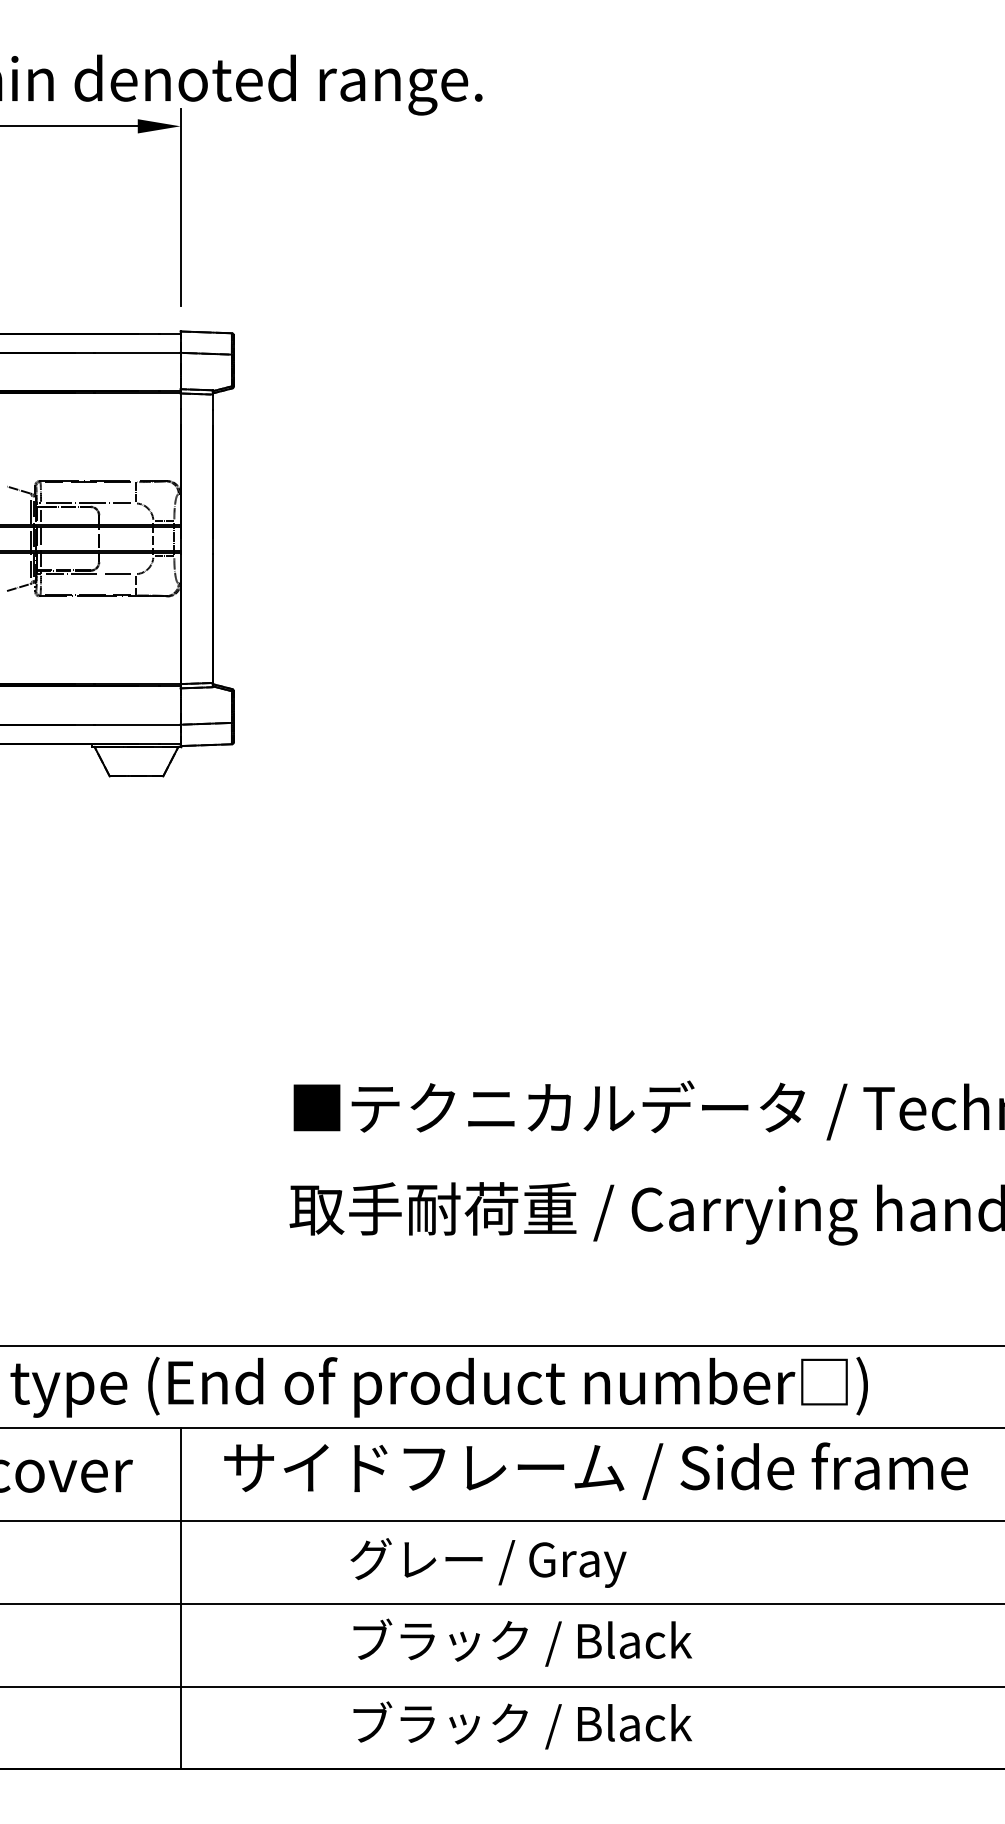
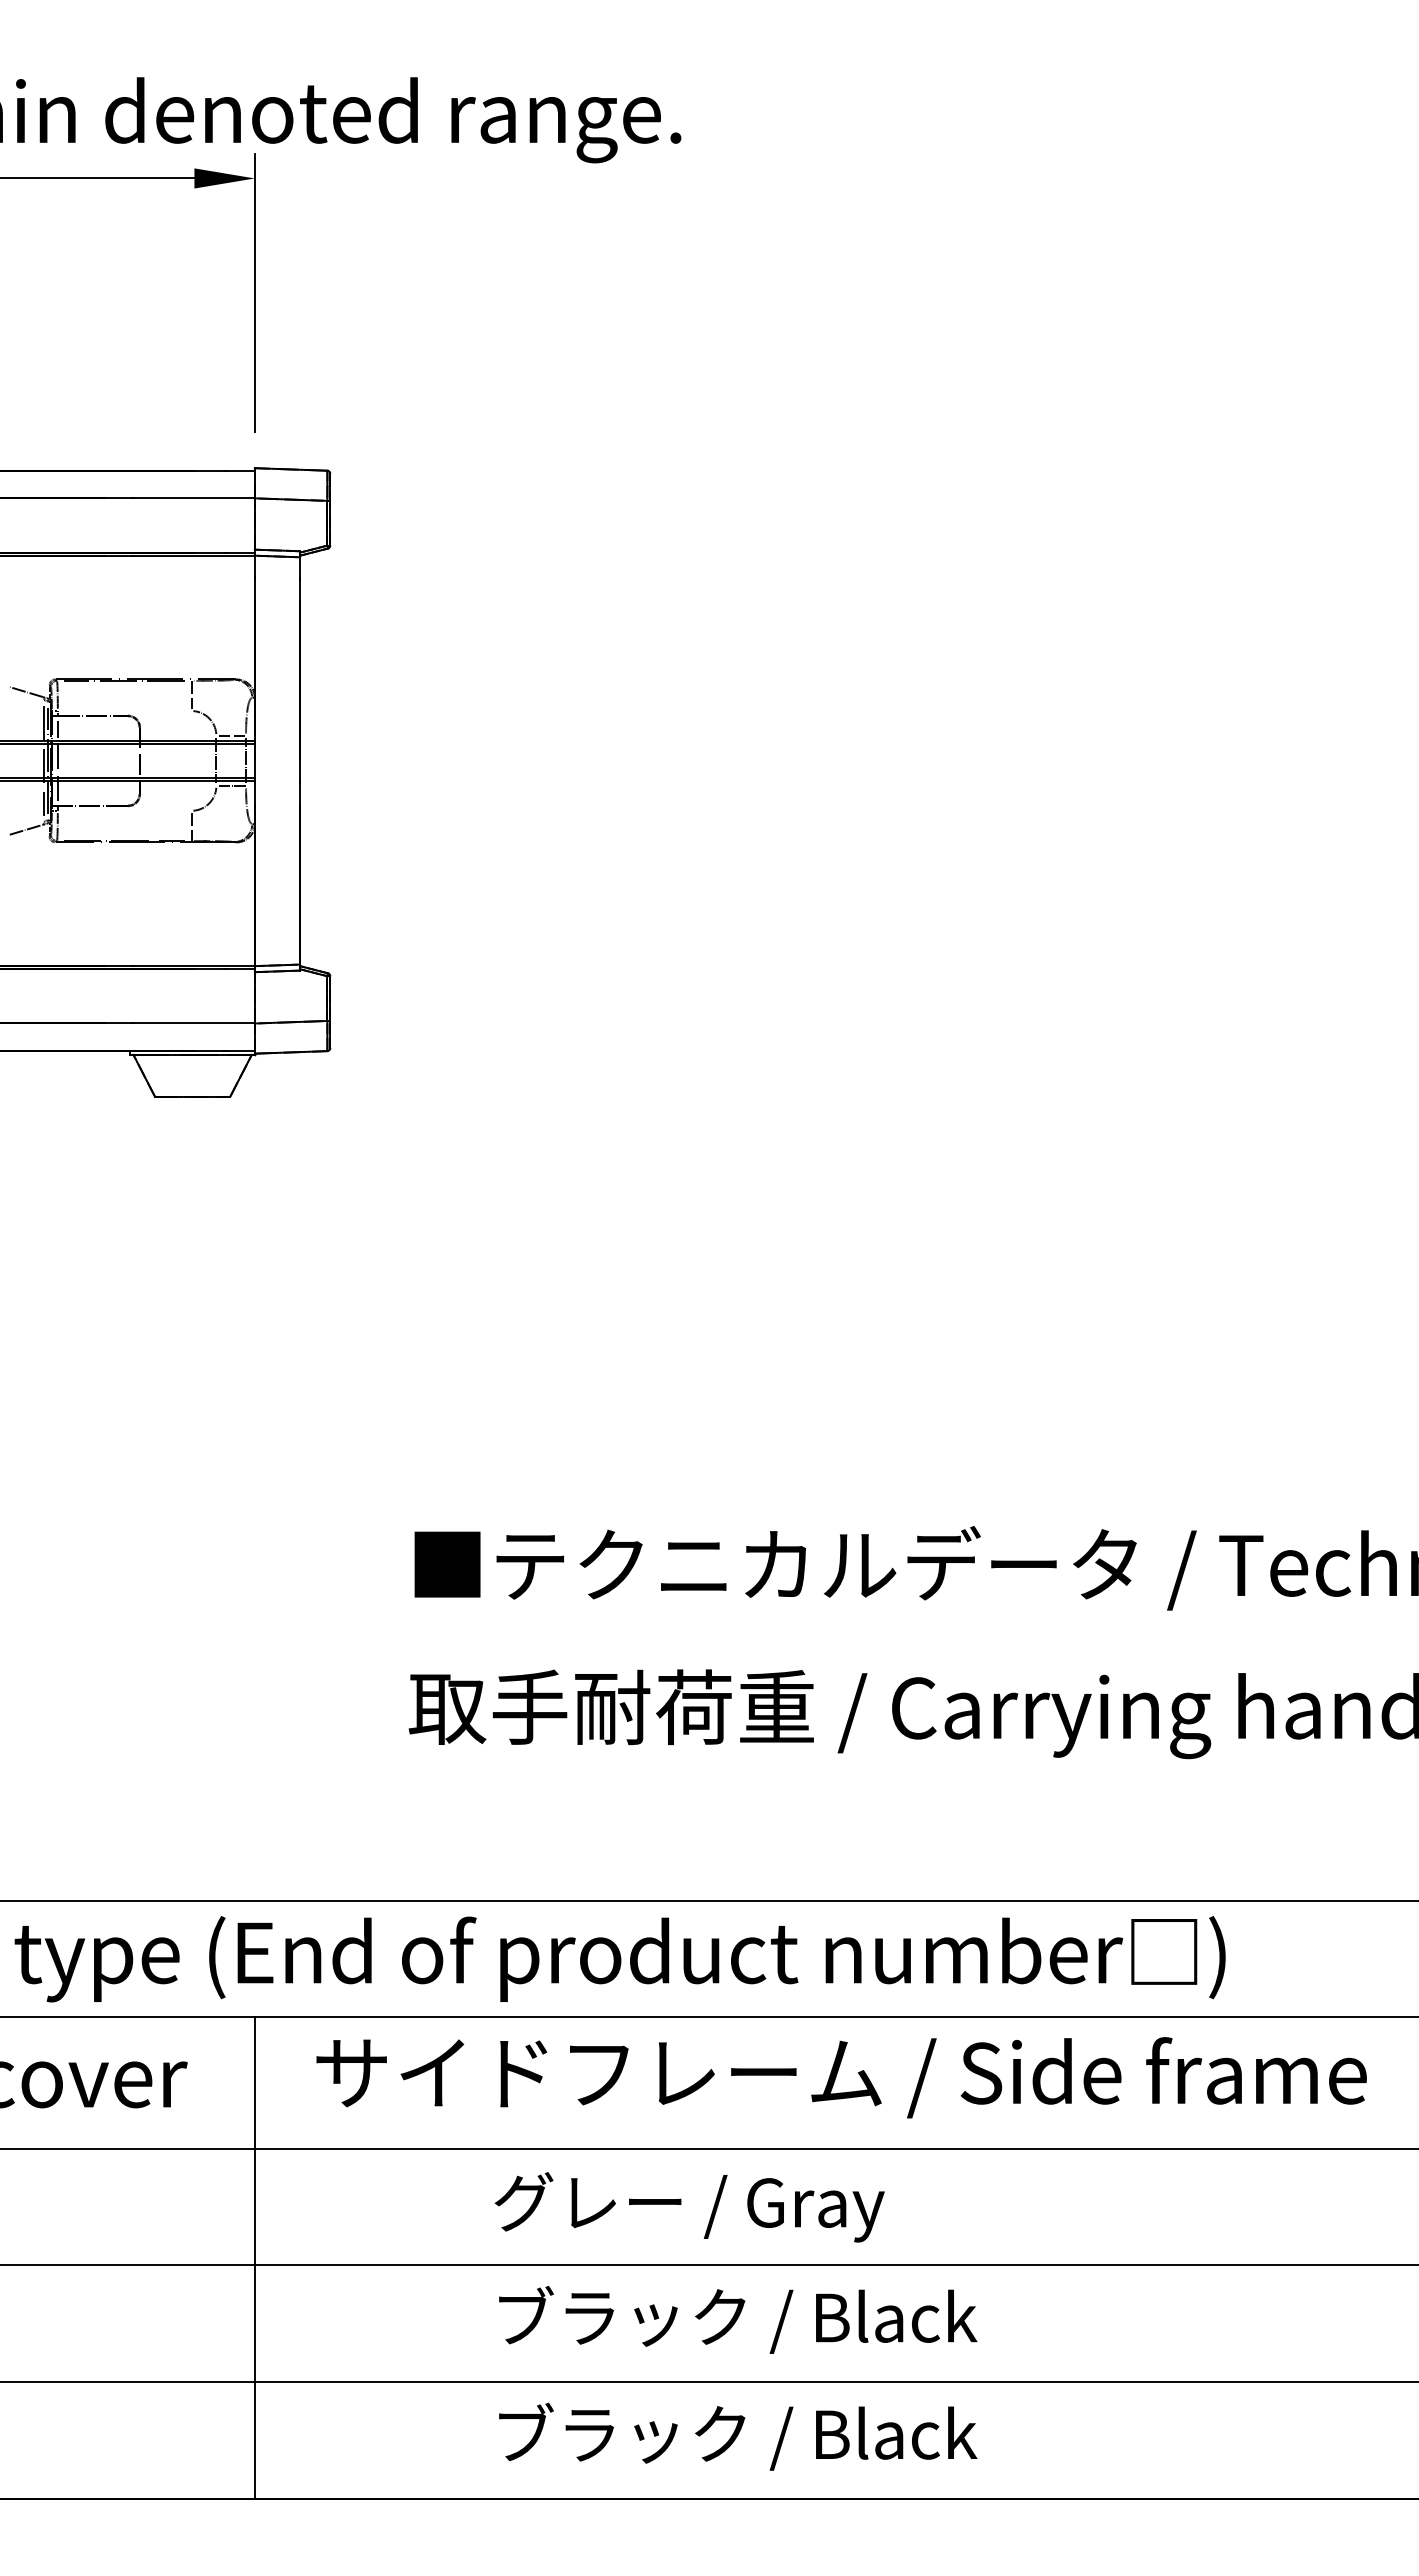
line: (88, 503) -> (124, 711), removed
line: (88, 573) -> (124, 810), removed

